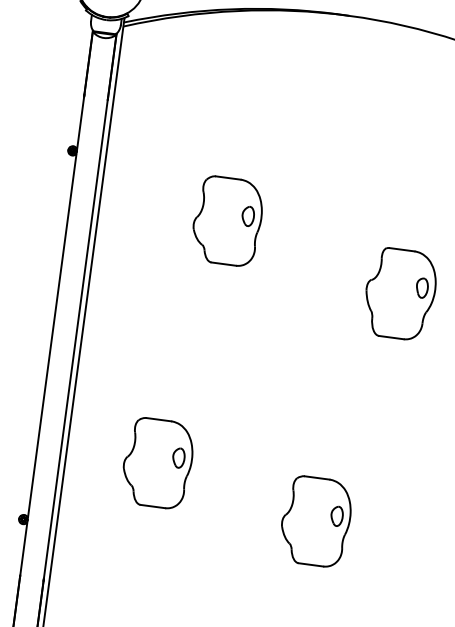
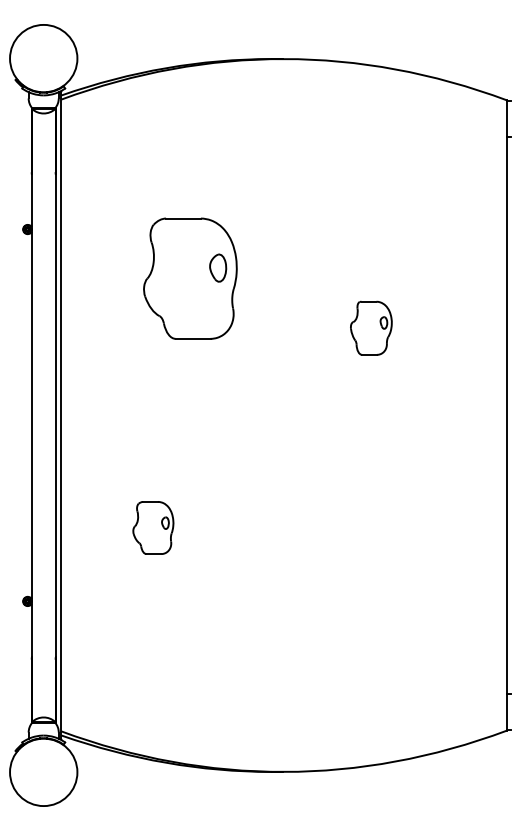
part: (227, 220) -> (190, 278), size x1.4
part: (400, 294) -> (371, 328), size x0.6
part: (158, 462) -> (153, 527), size x0.6
part: (315, 521) -> (317, 564), removed

